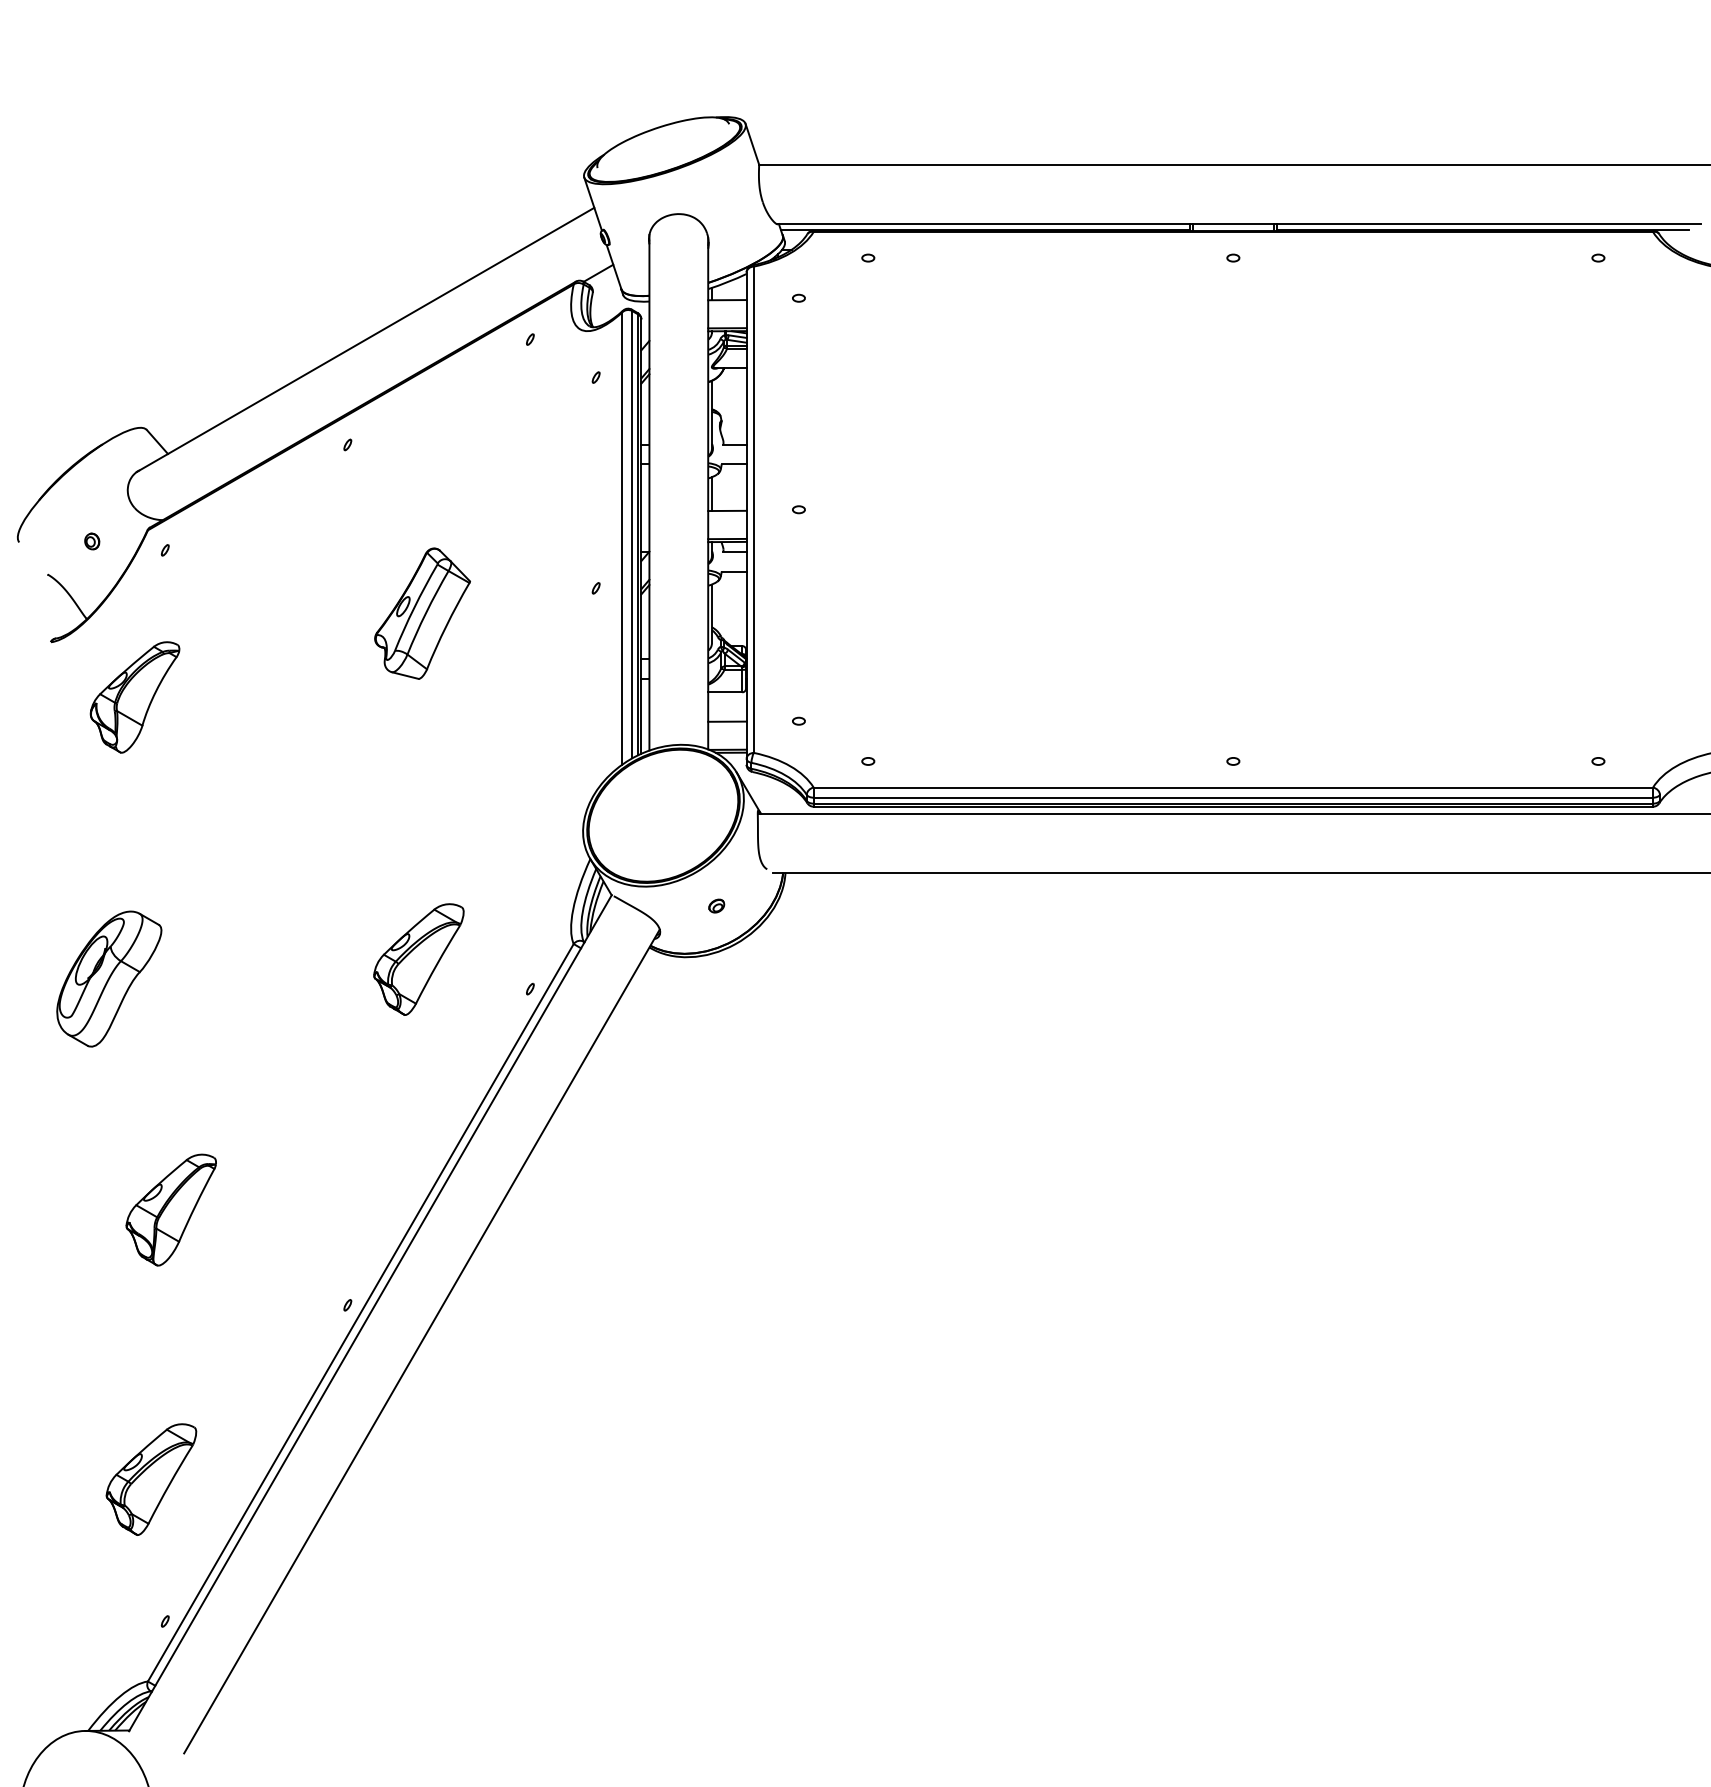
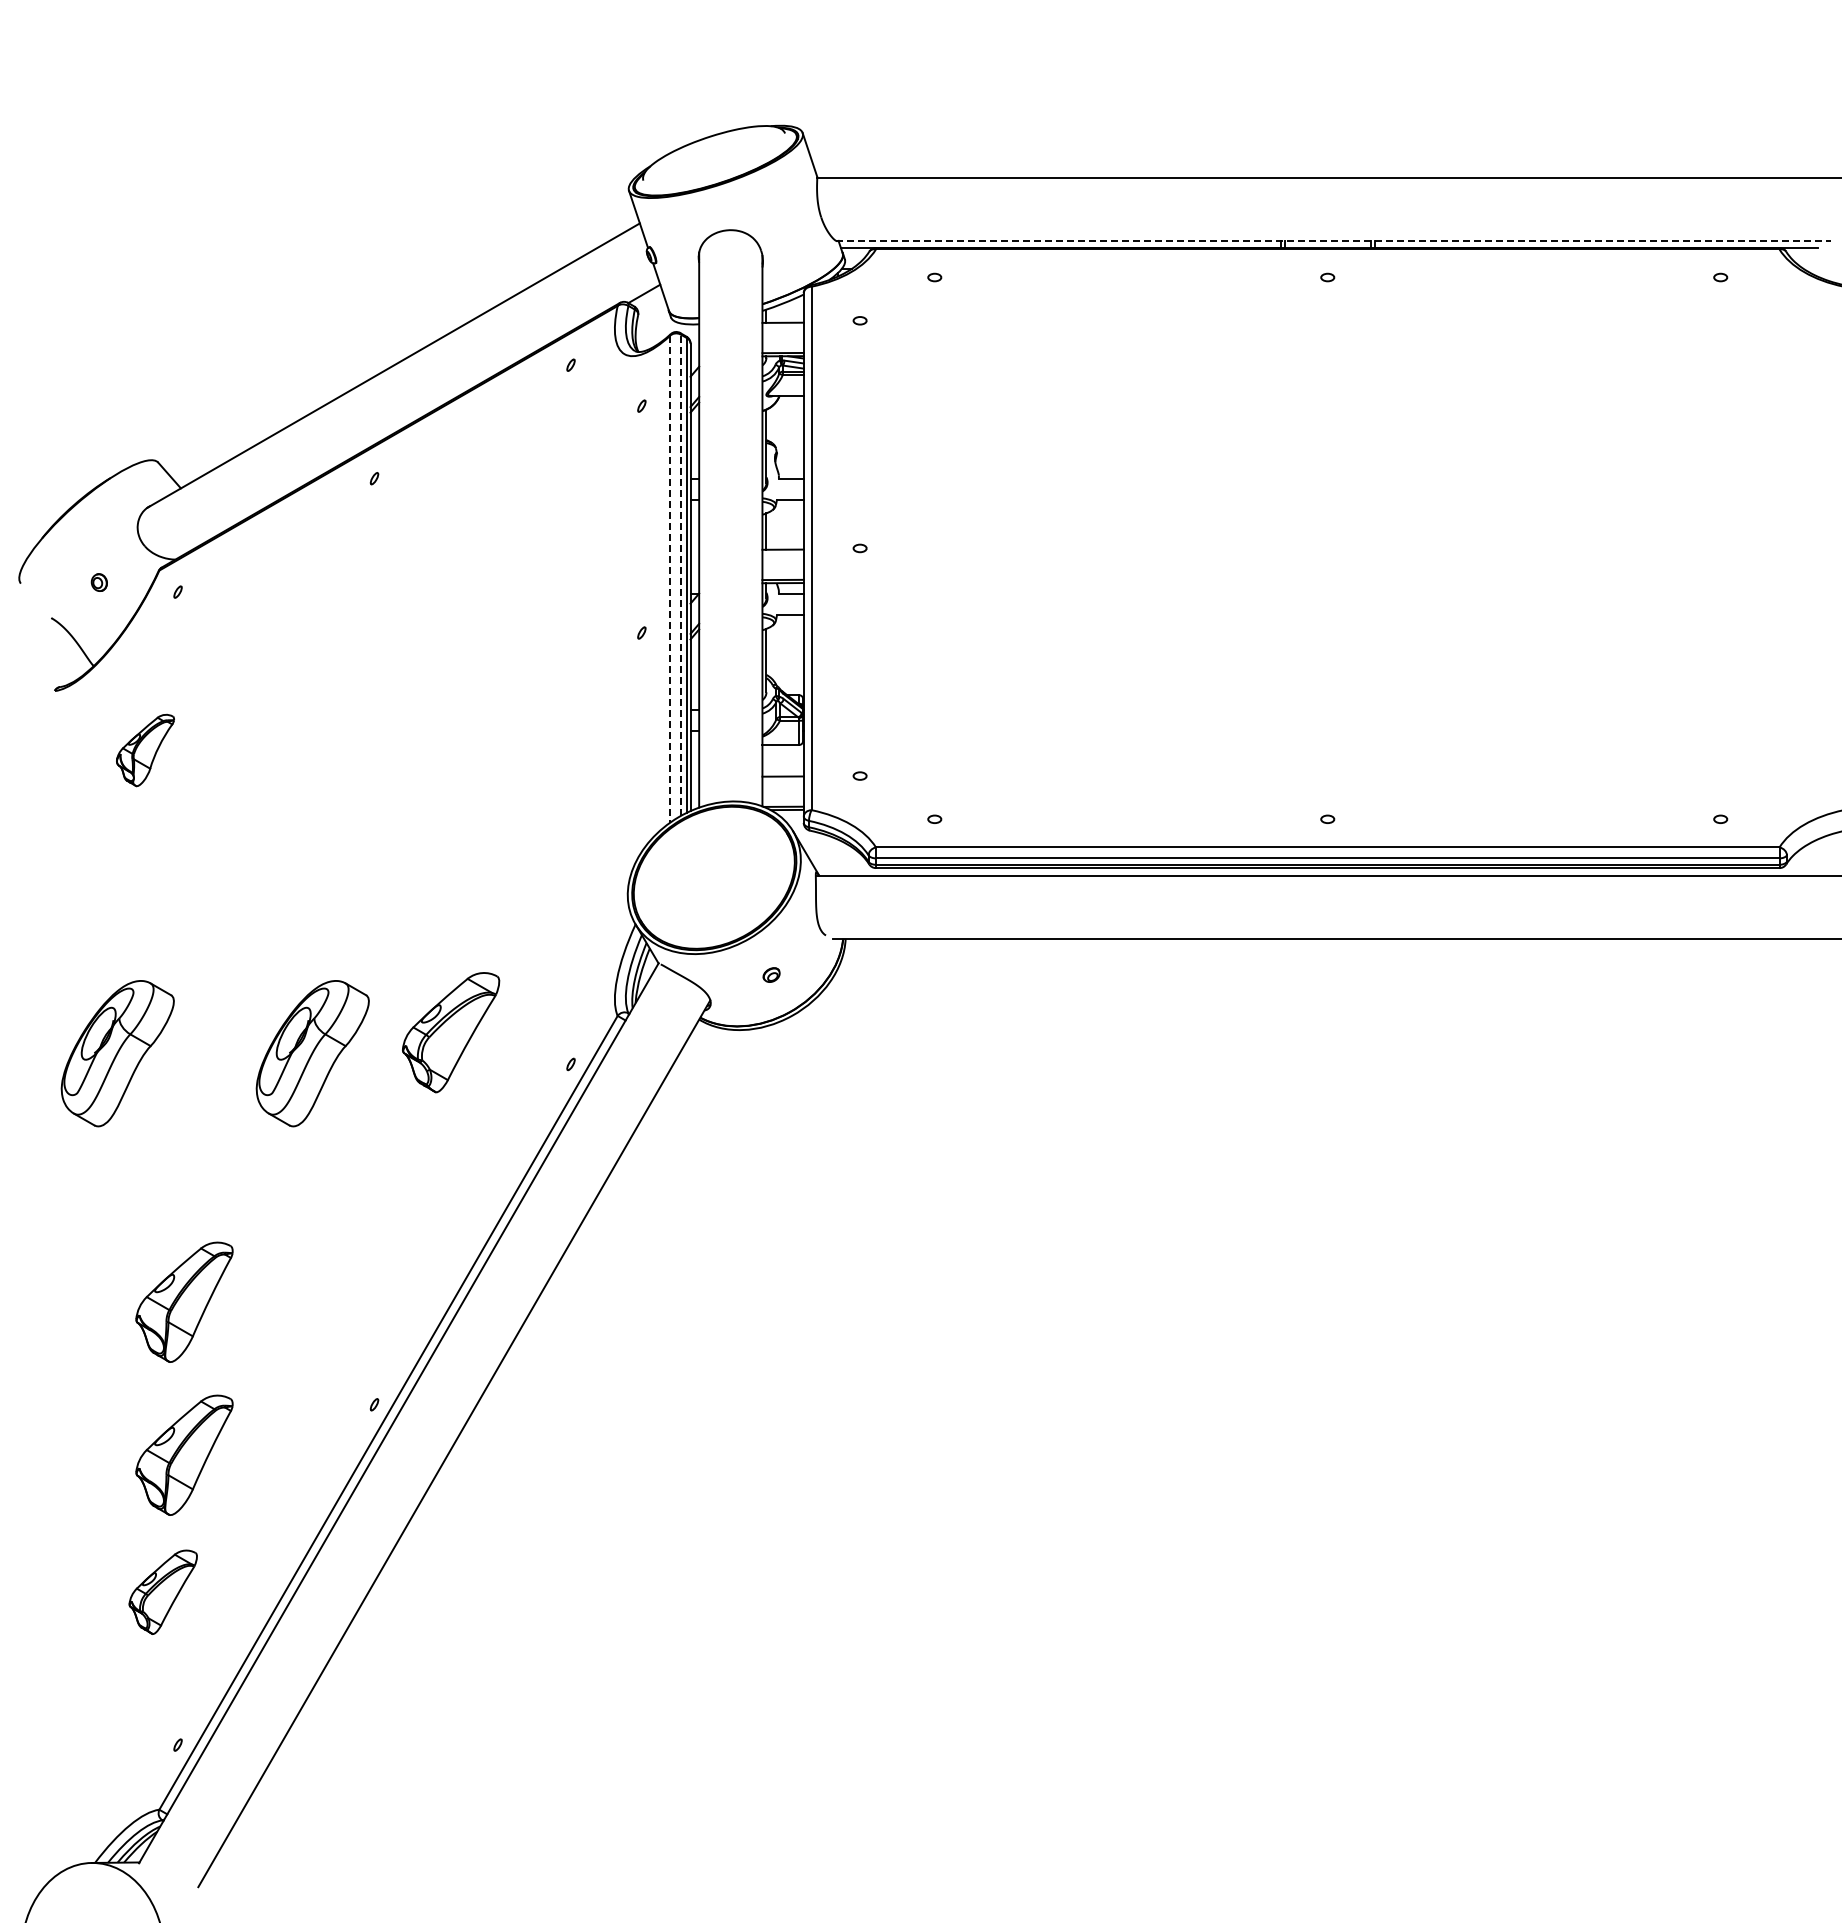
line: (1238, 223) -> (1333, 240), solid -> dashed
line: (632, 534) -> (680, 575), solid -> dashed
line: (621, 539) -> (669, 580), solid -> dashed
part: (423, 613) -> (455, 660), removed
part: (135, 697) -> (145, 750), size x0.6
part: (290, 978) -> (312, 1053), added
part: (171, 1351) -> (184, 1454), added
part: (151, 1478) -> (163, 1591), size x0.7

